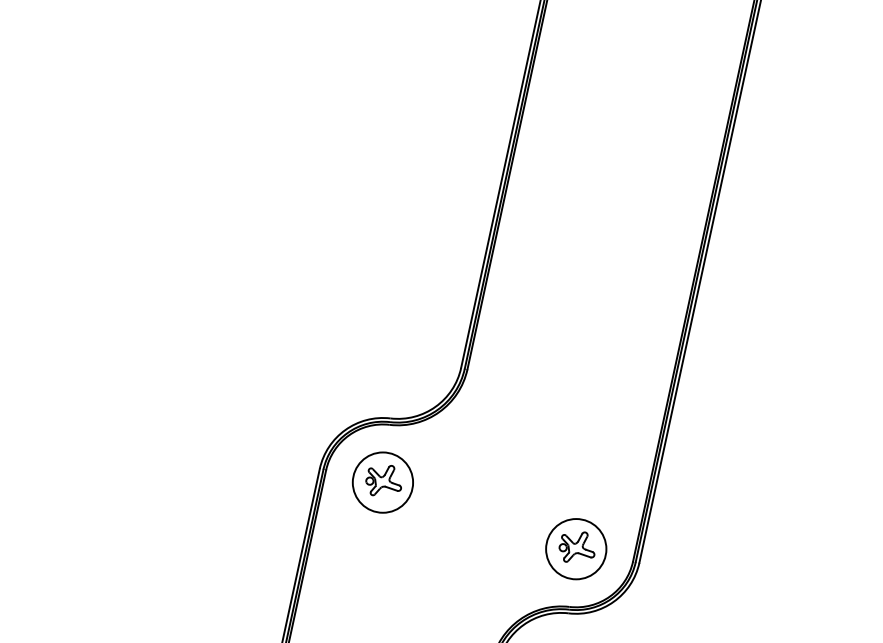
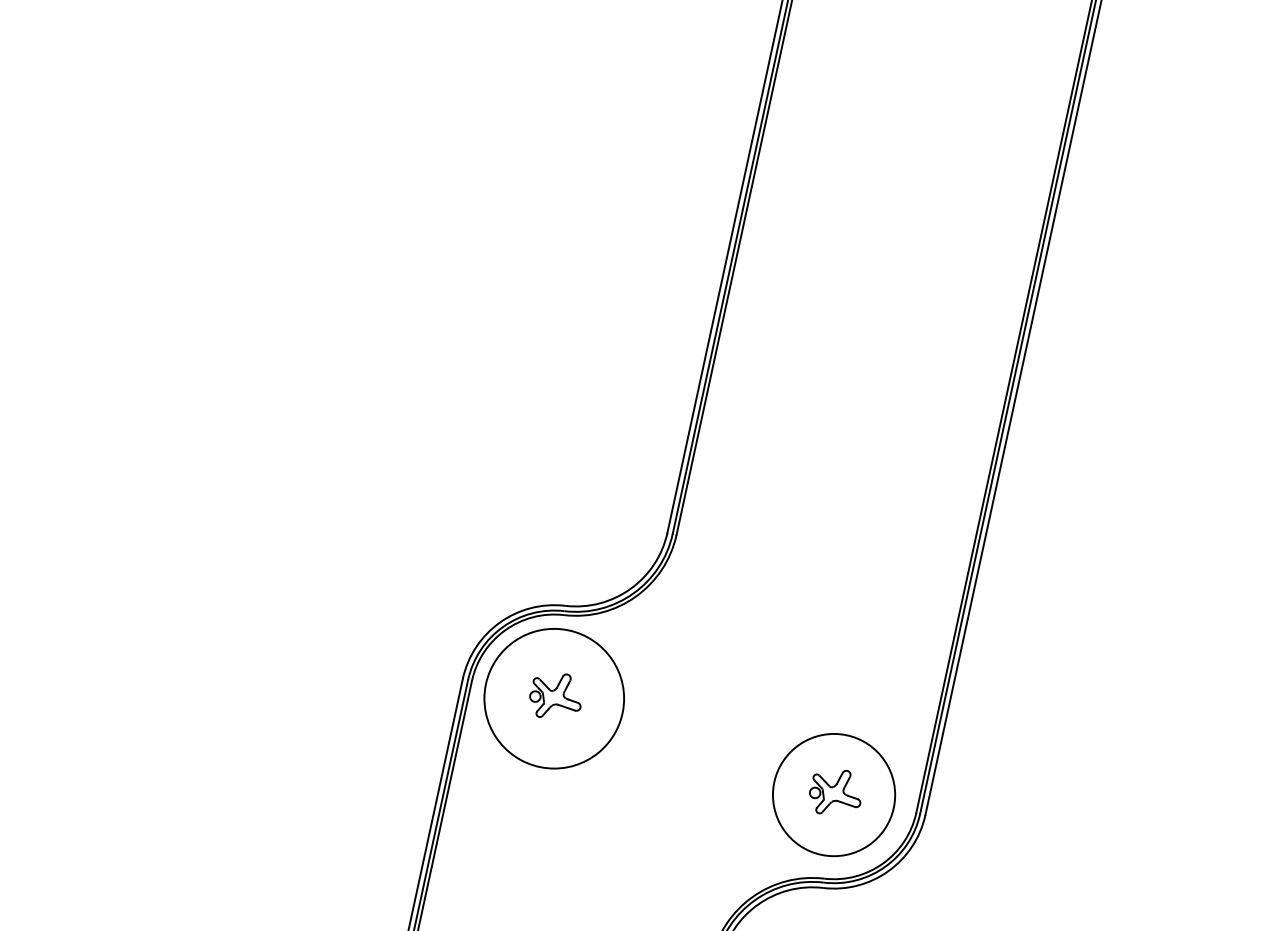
circle: (382, 482) -> (553, 698), size x1.6
circle: (576, 549) -> (834, 795), size x1.4

